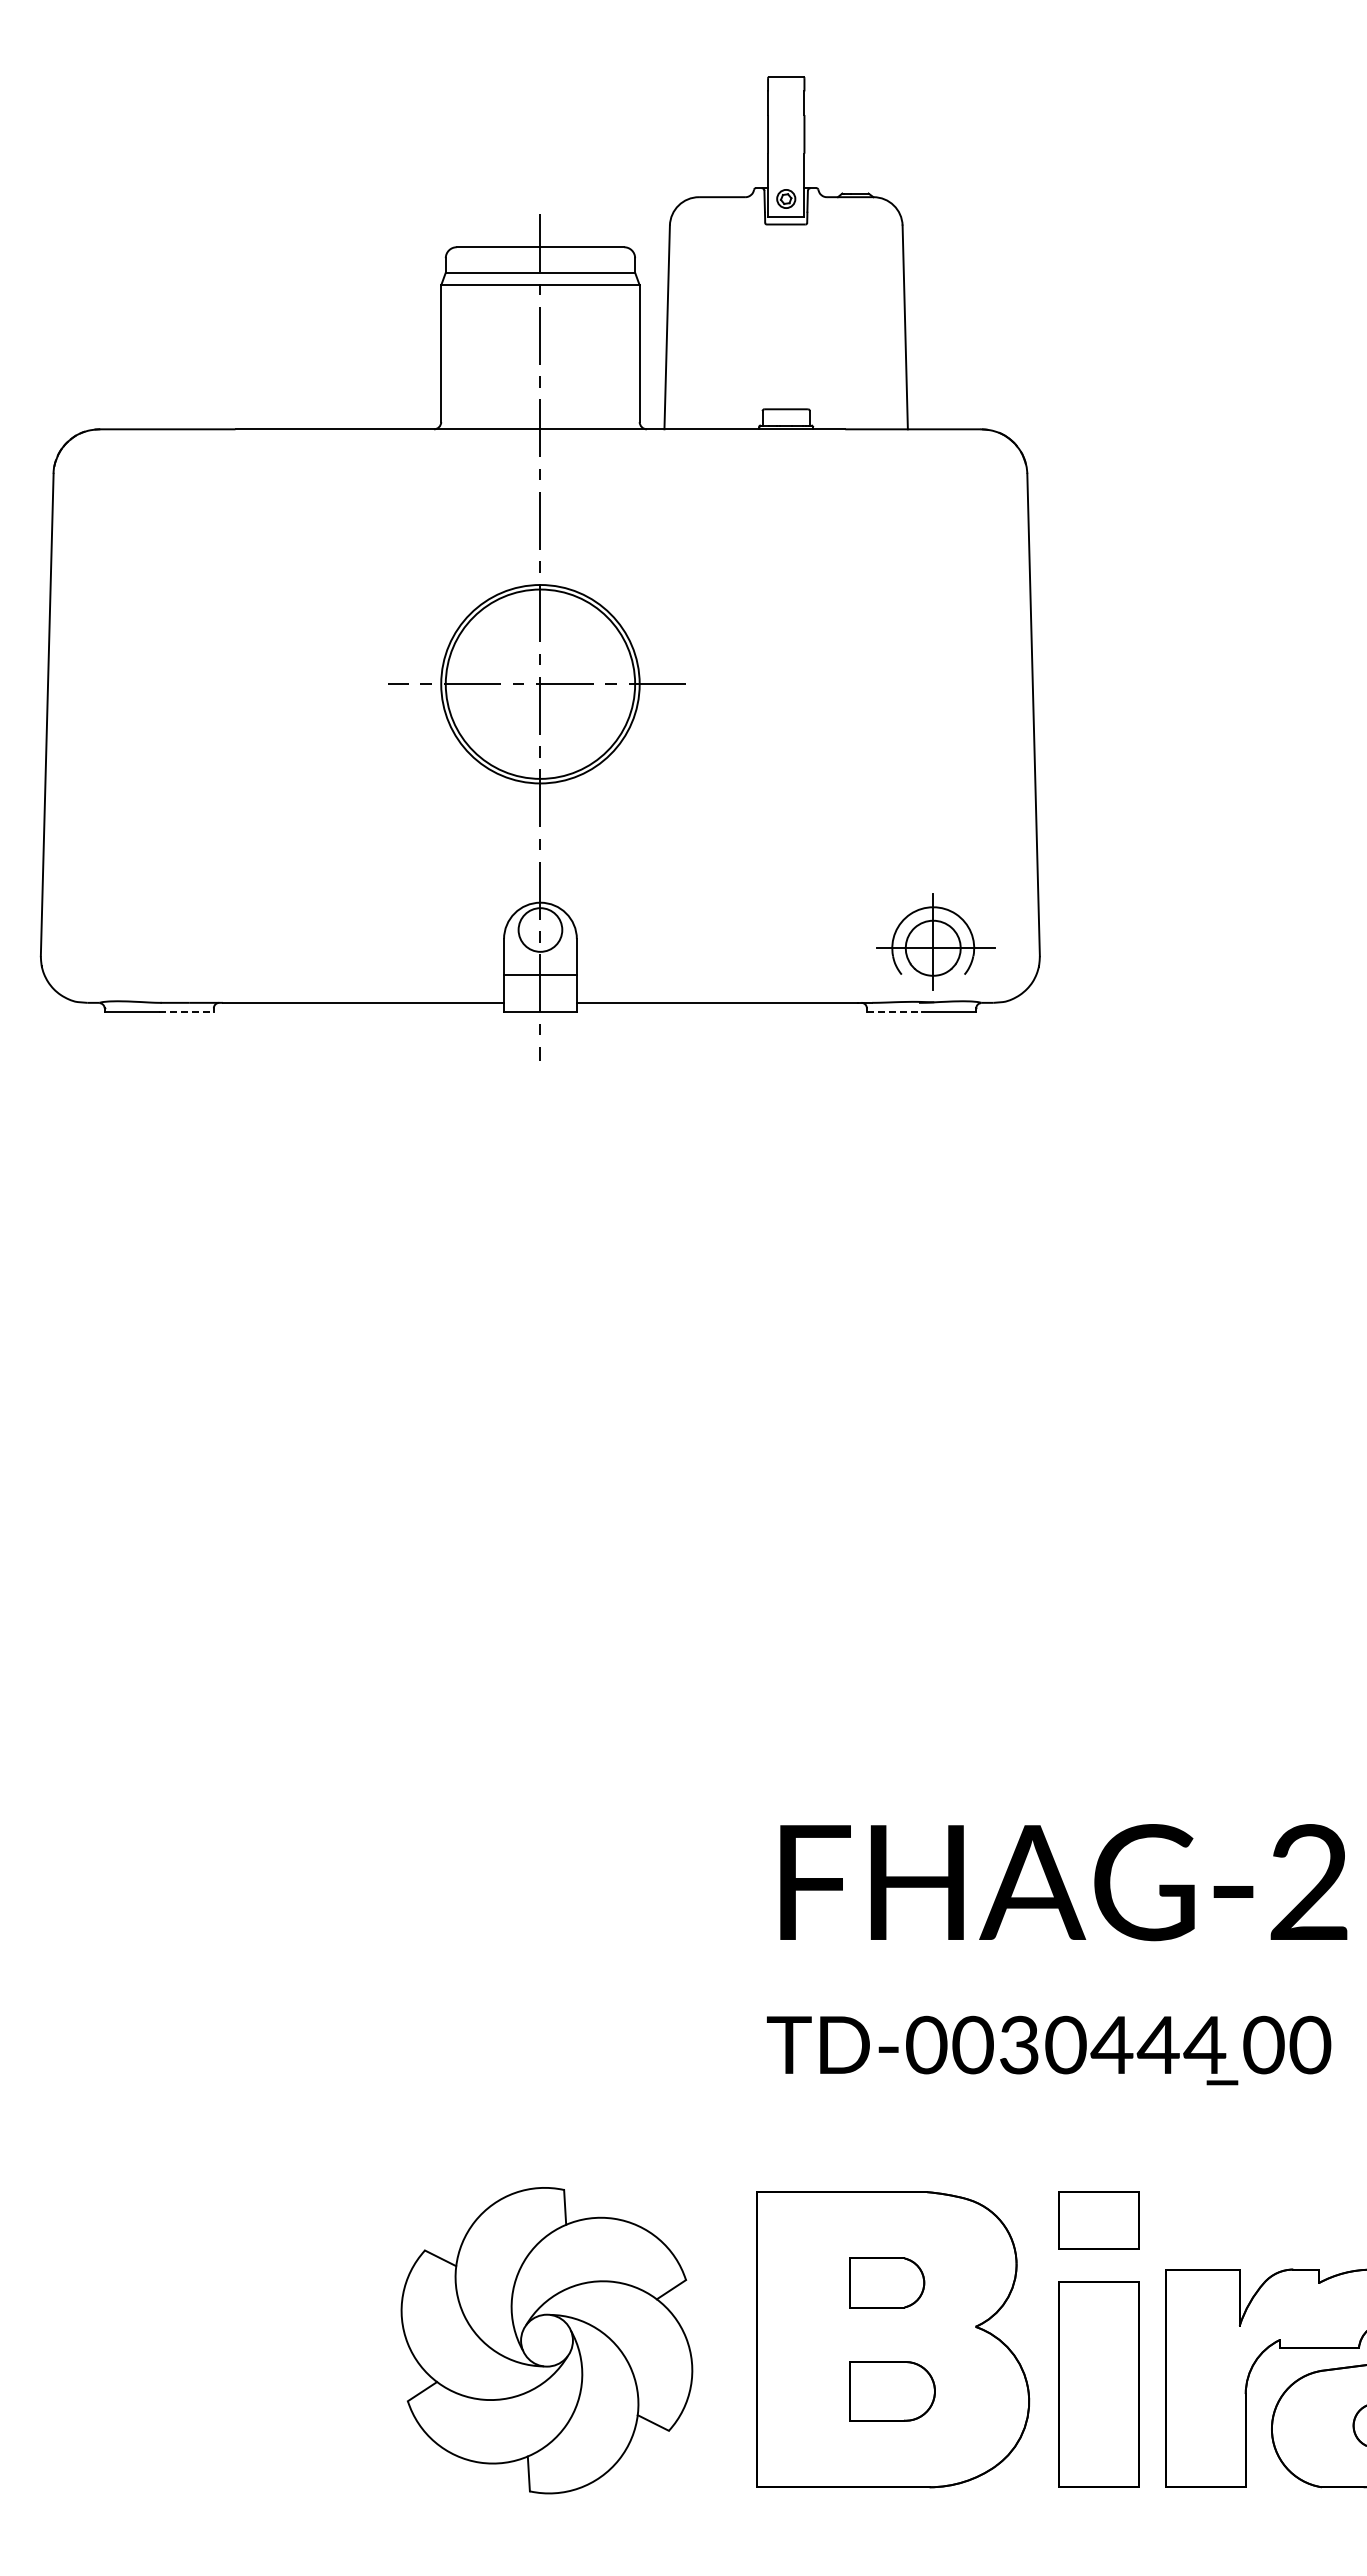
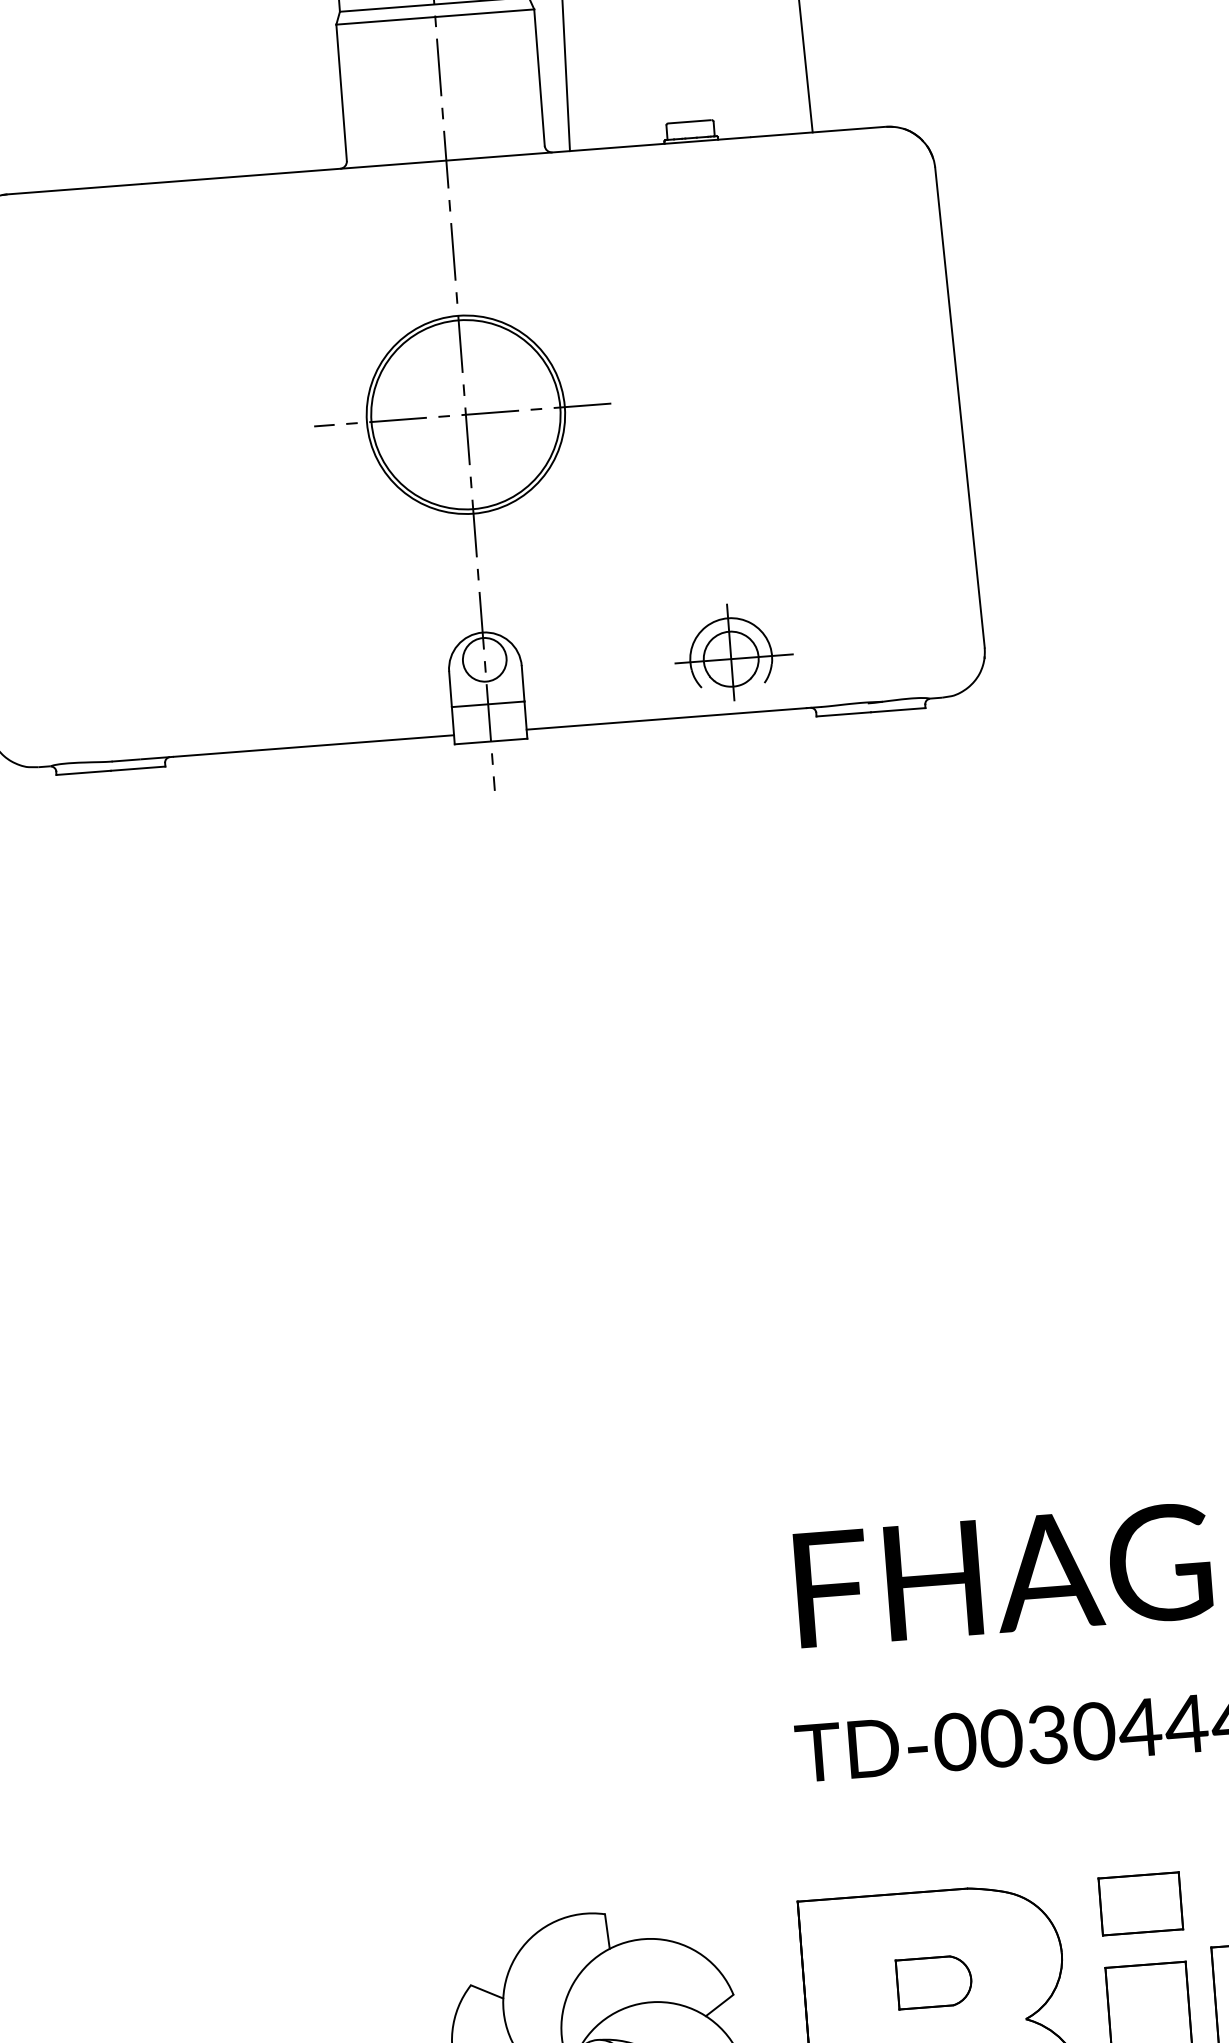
part: (935, 941) -> (732, 652), moved
line: (187, 1011) -> (139, 768), dashed -> solid
line: (894, 1011) -> (844, 713), dashed -> solid

